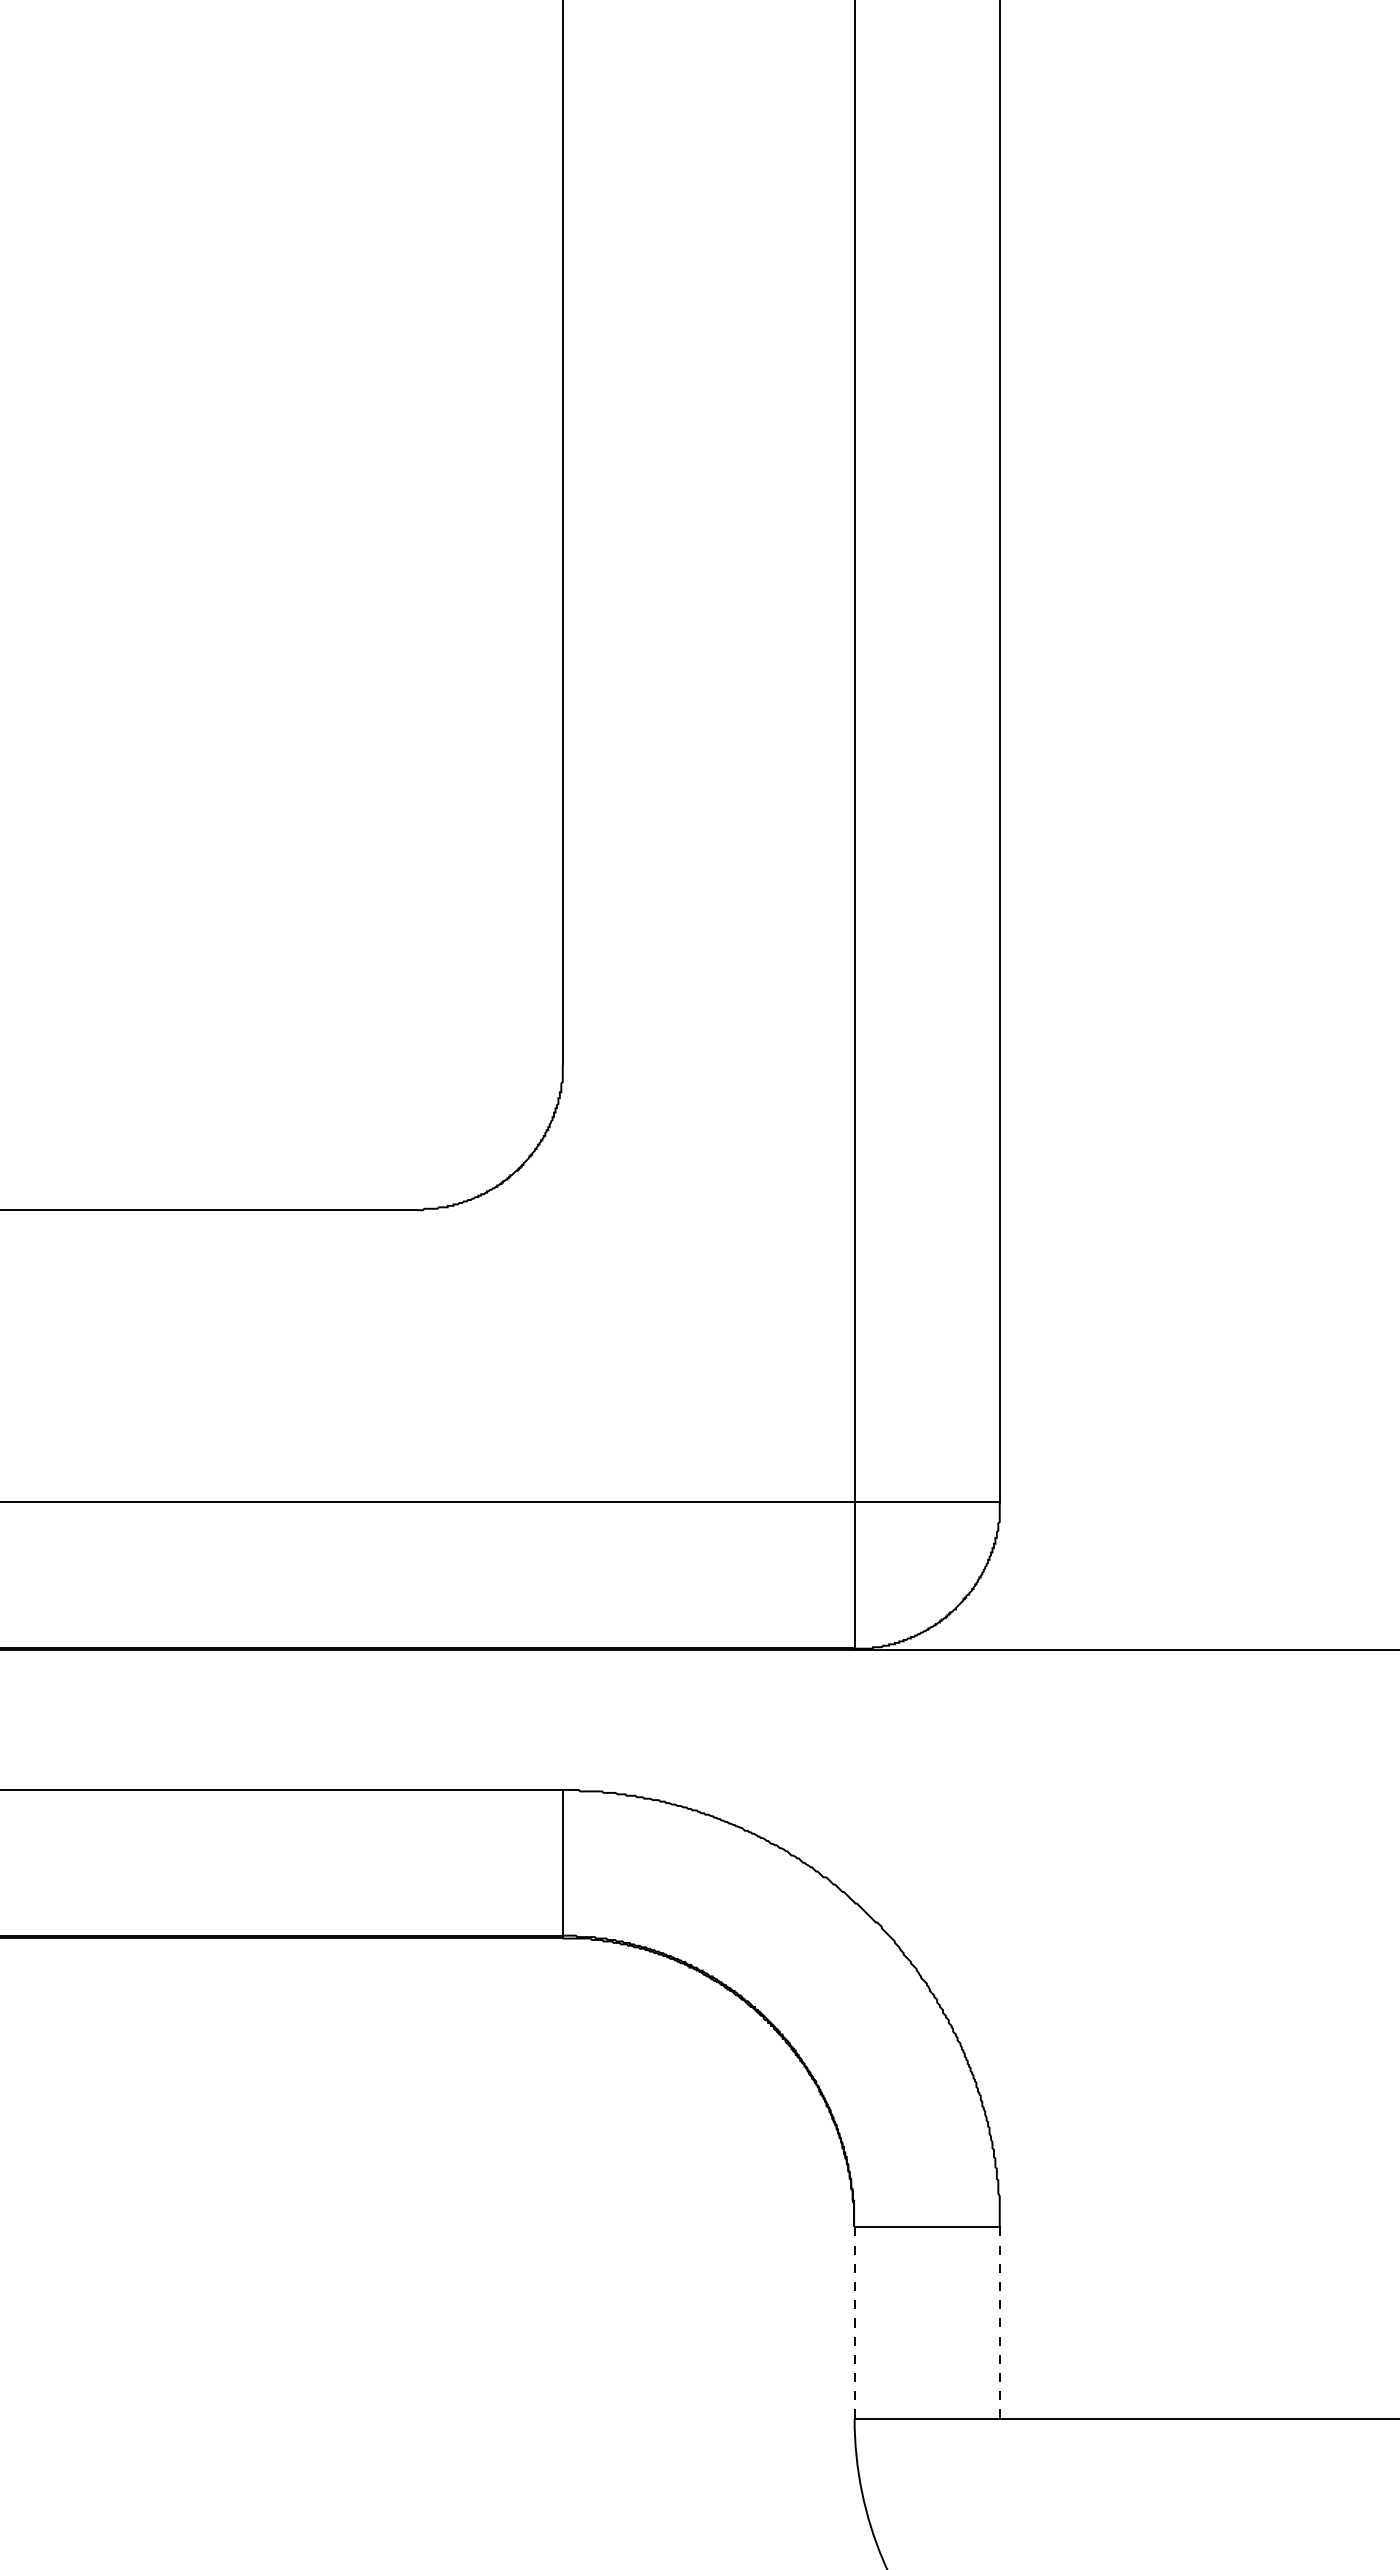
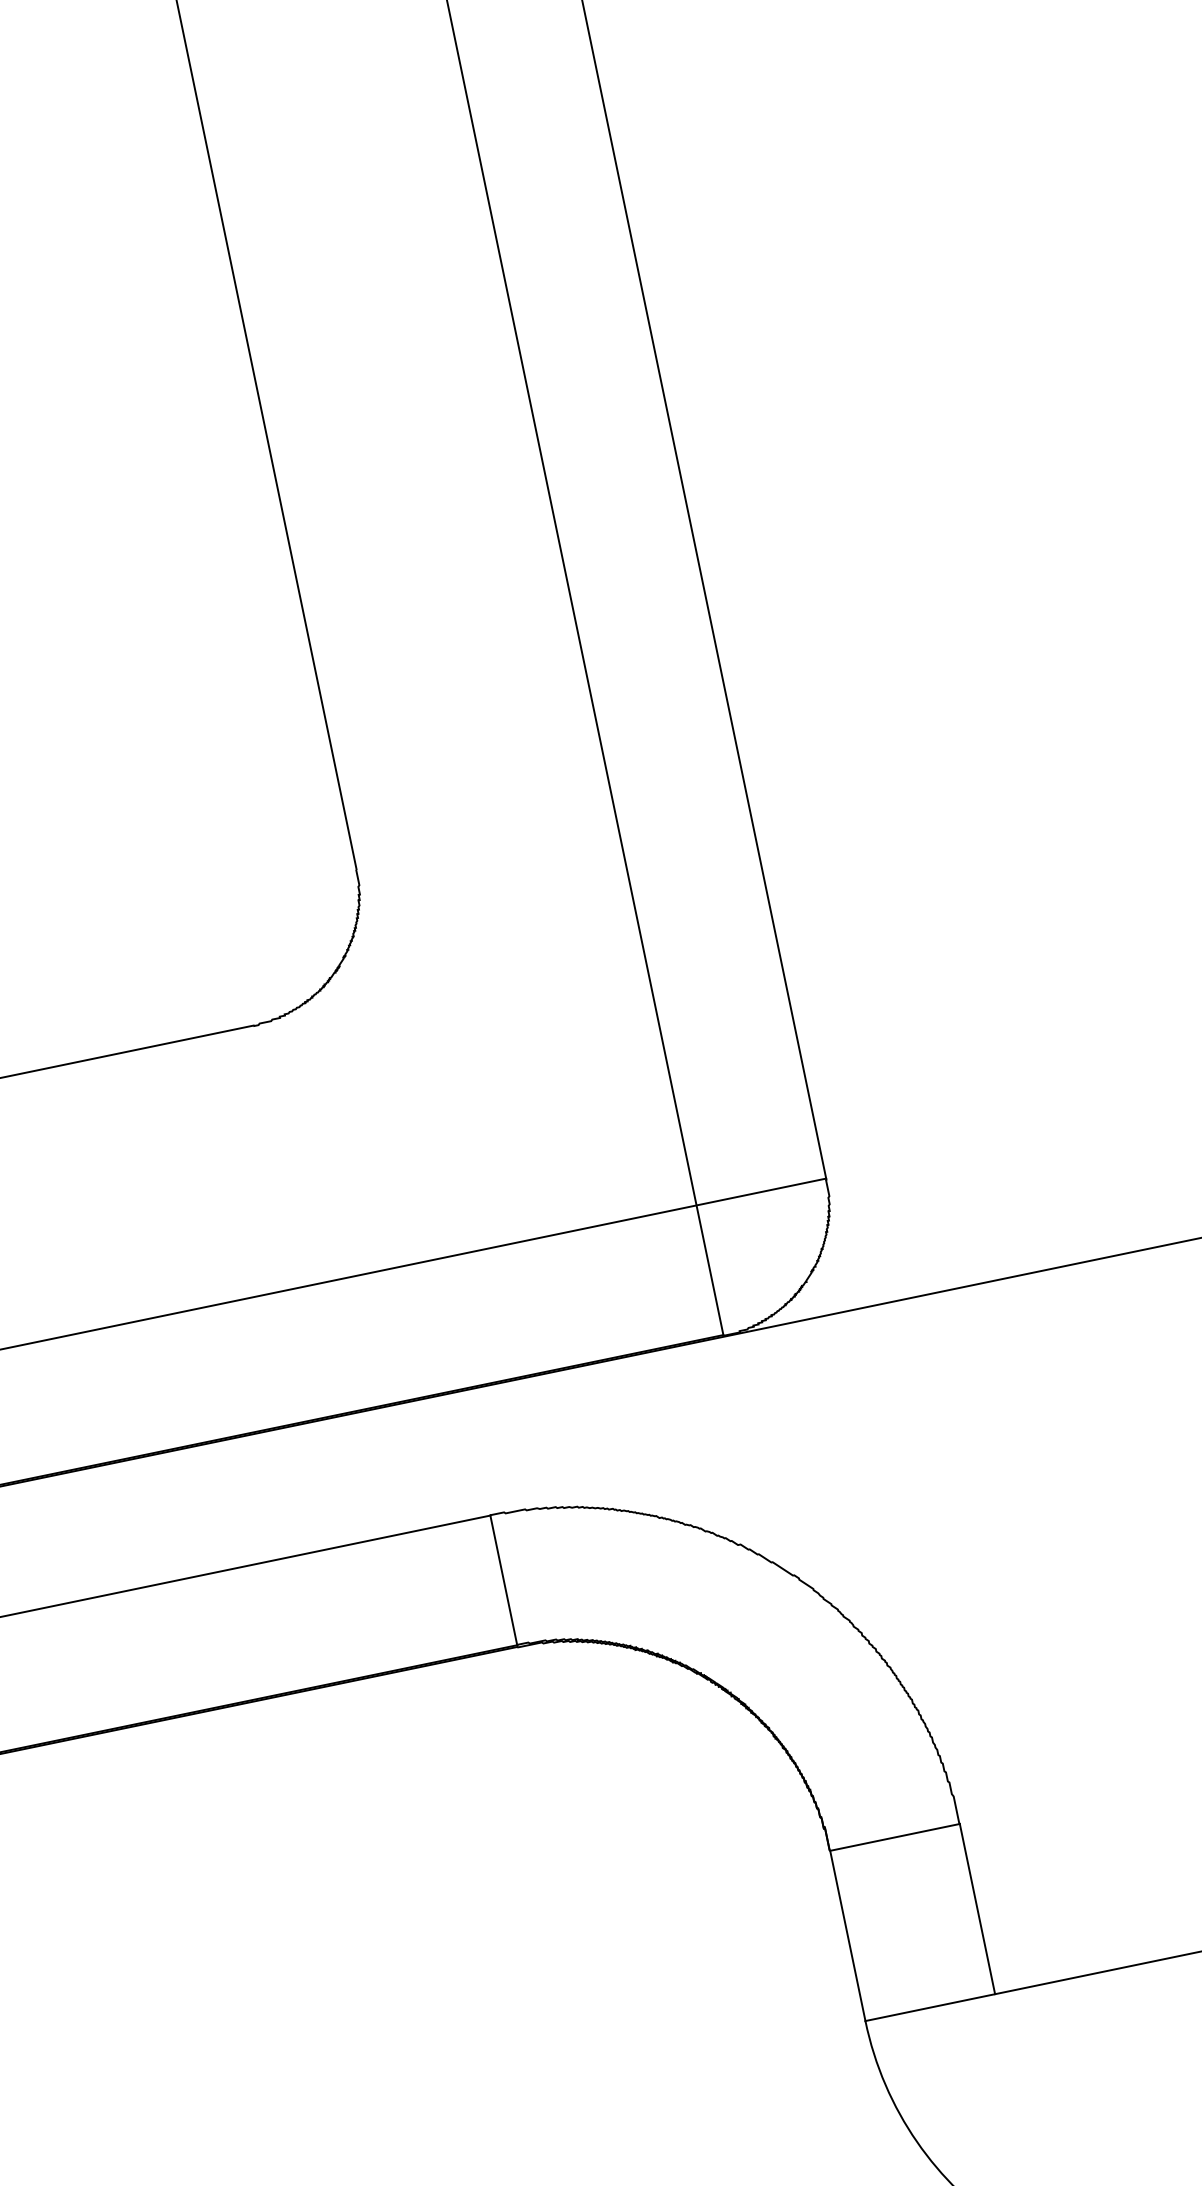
line: (854, 2322) -> (847, 1935), dashed -> solid
line: (1000, 2322) -> (977, 1908), dashed -> solid

